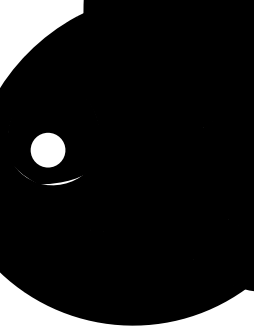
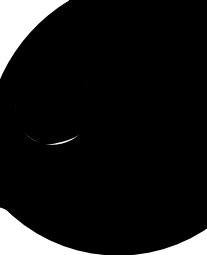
fill: (47, 149) -> (48, 115), added

